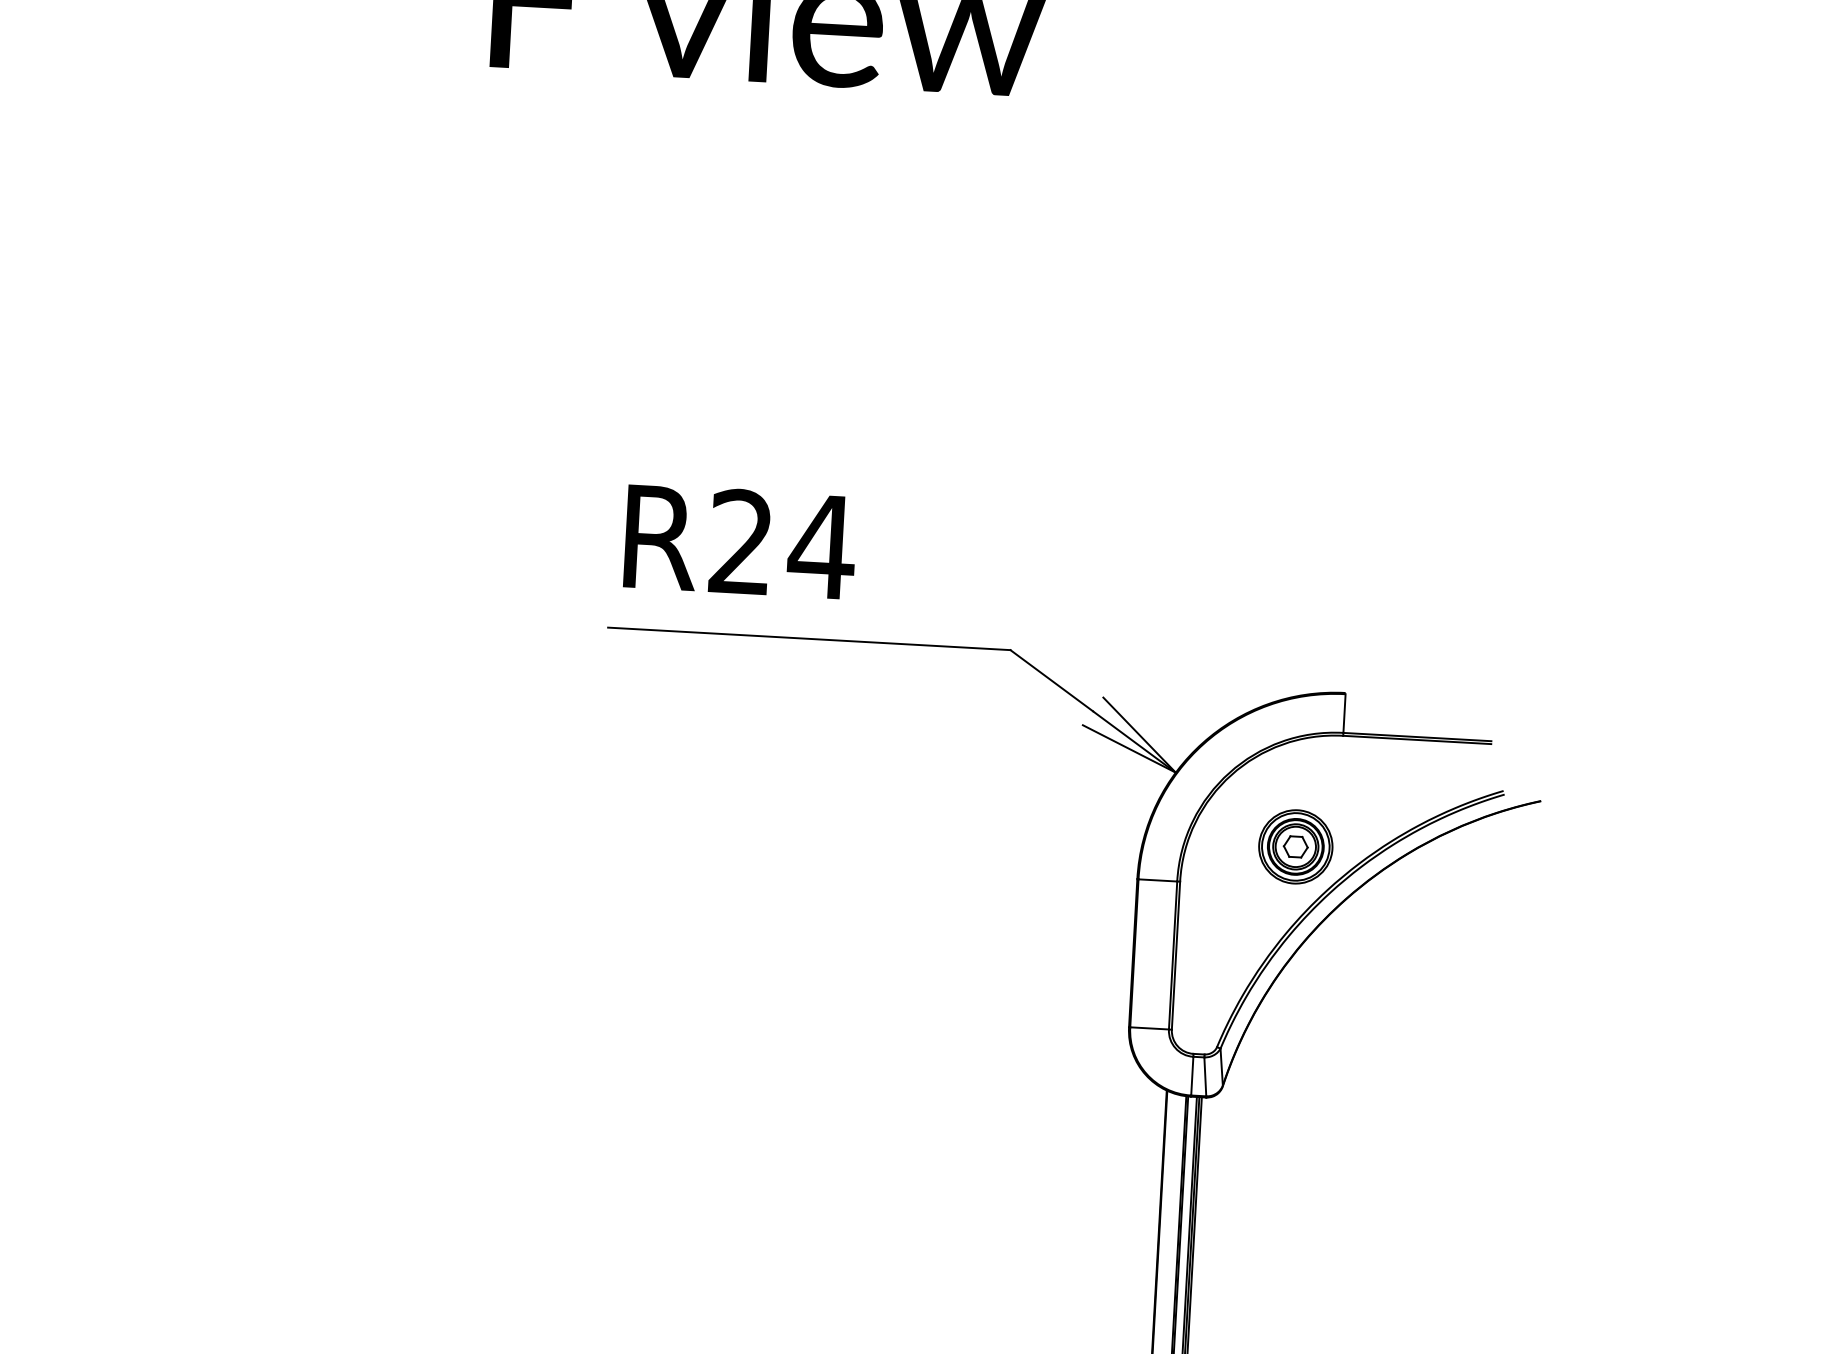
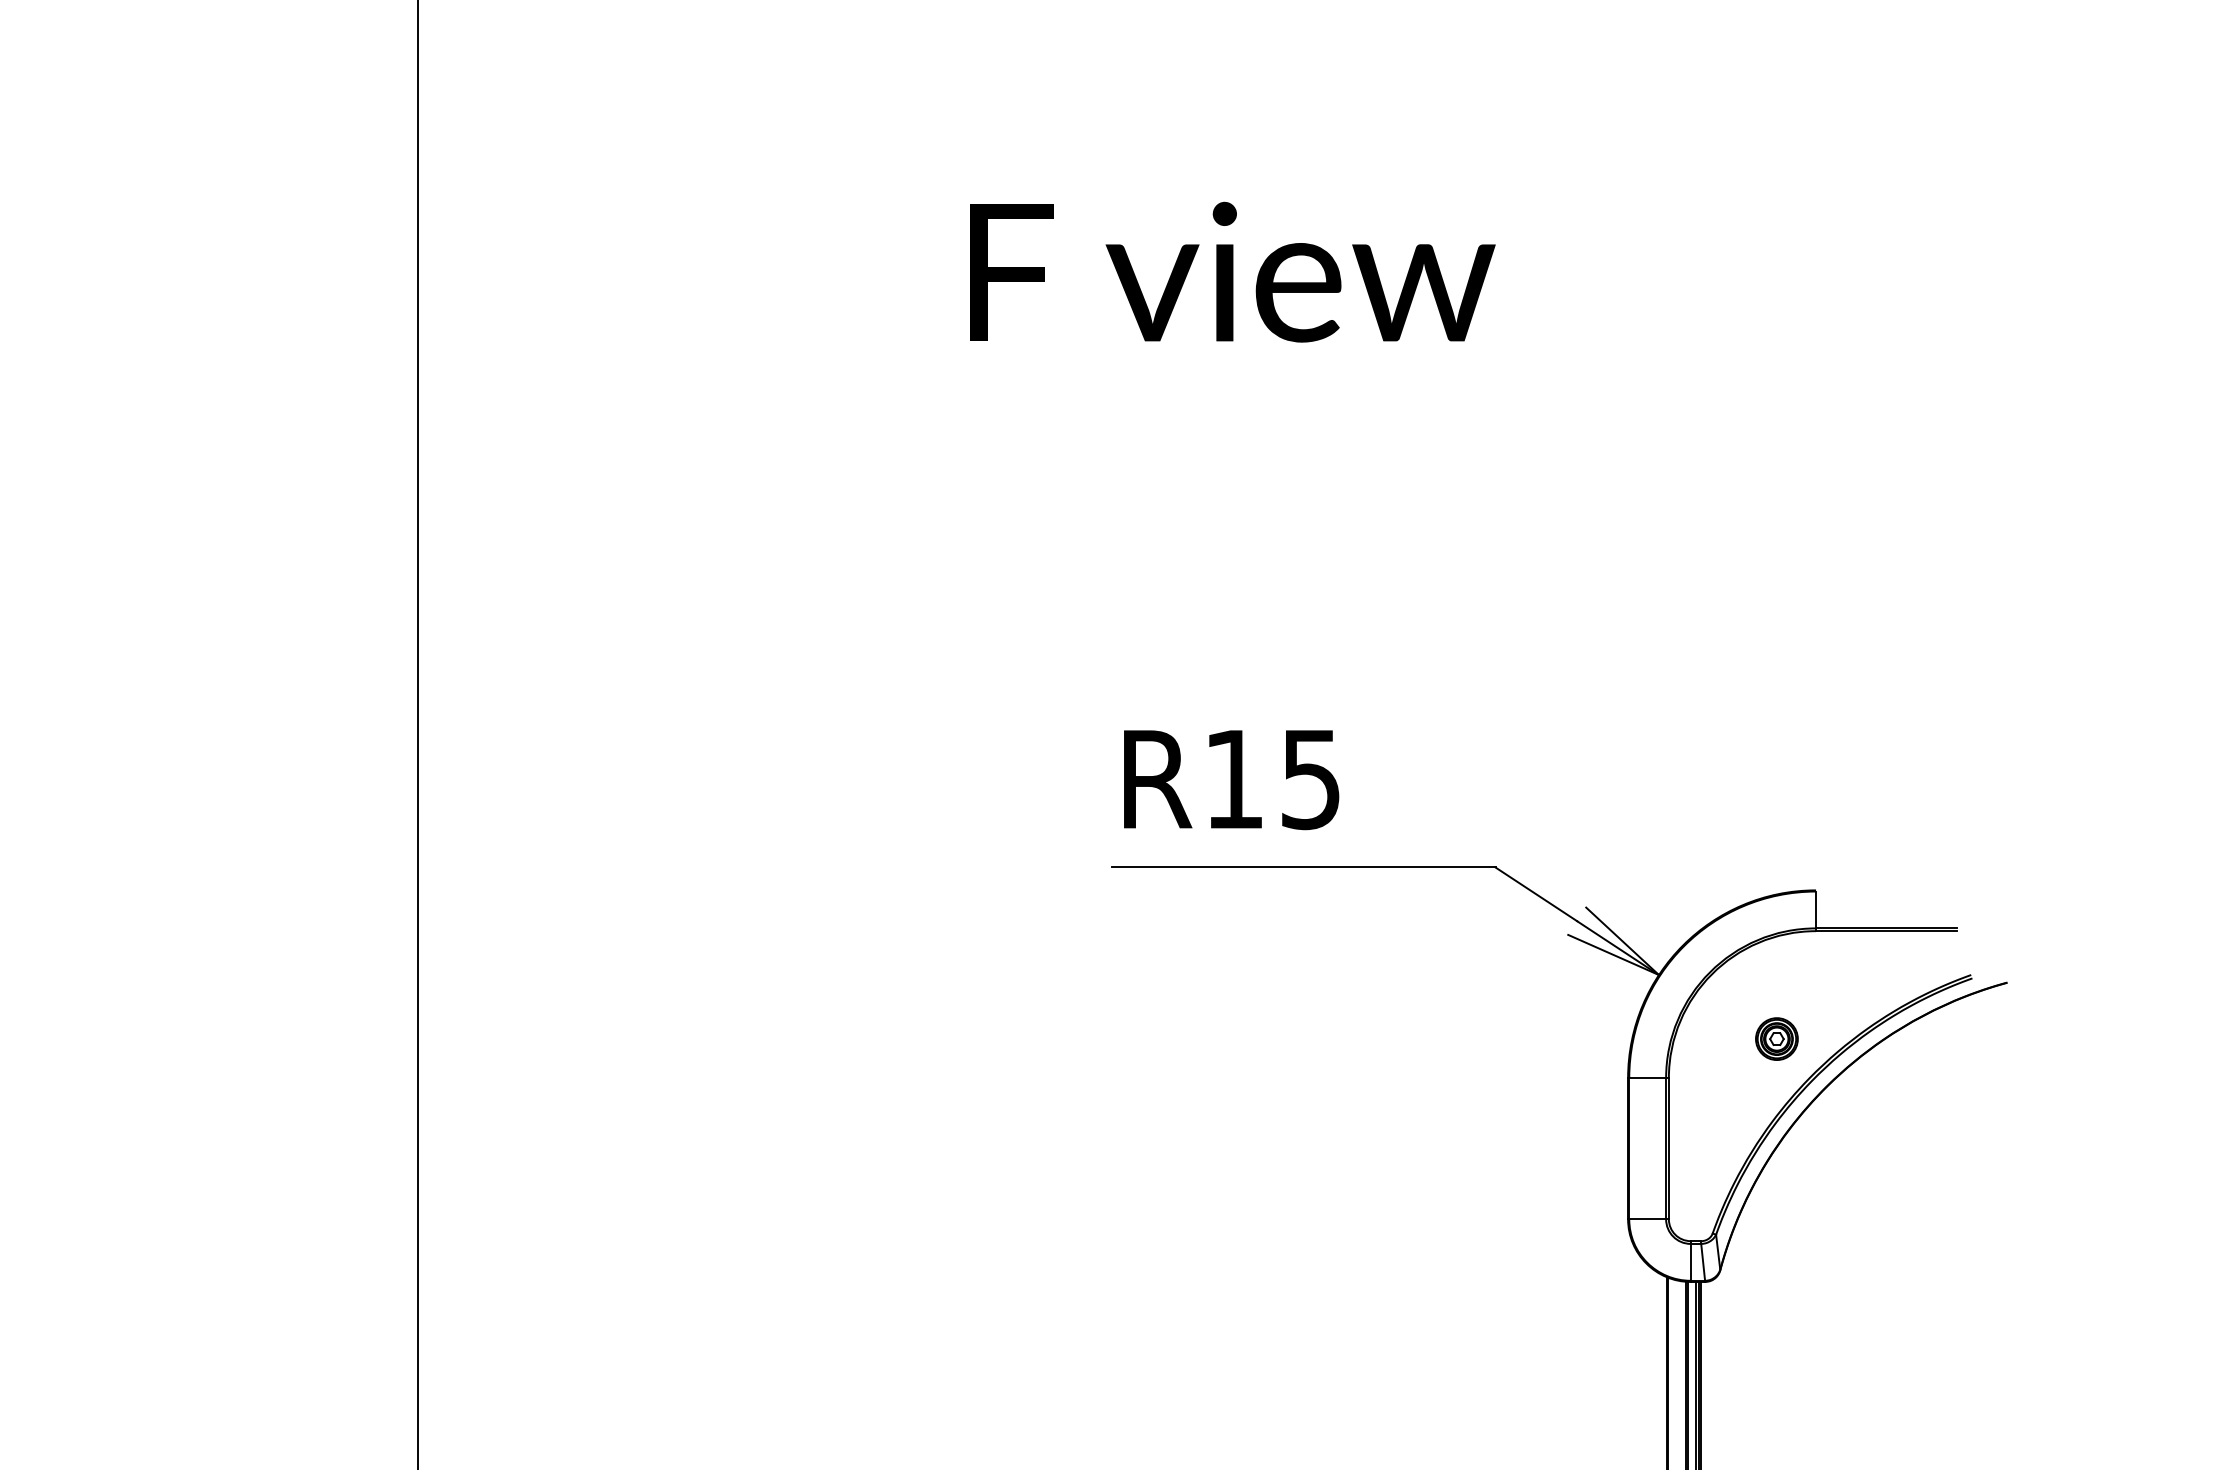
text: (782, 544) -> (1273, 779), R24 -> R15
part: (1295, 846) -> (1776, 1038), size x0.6

